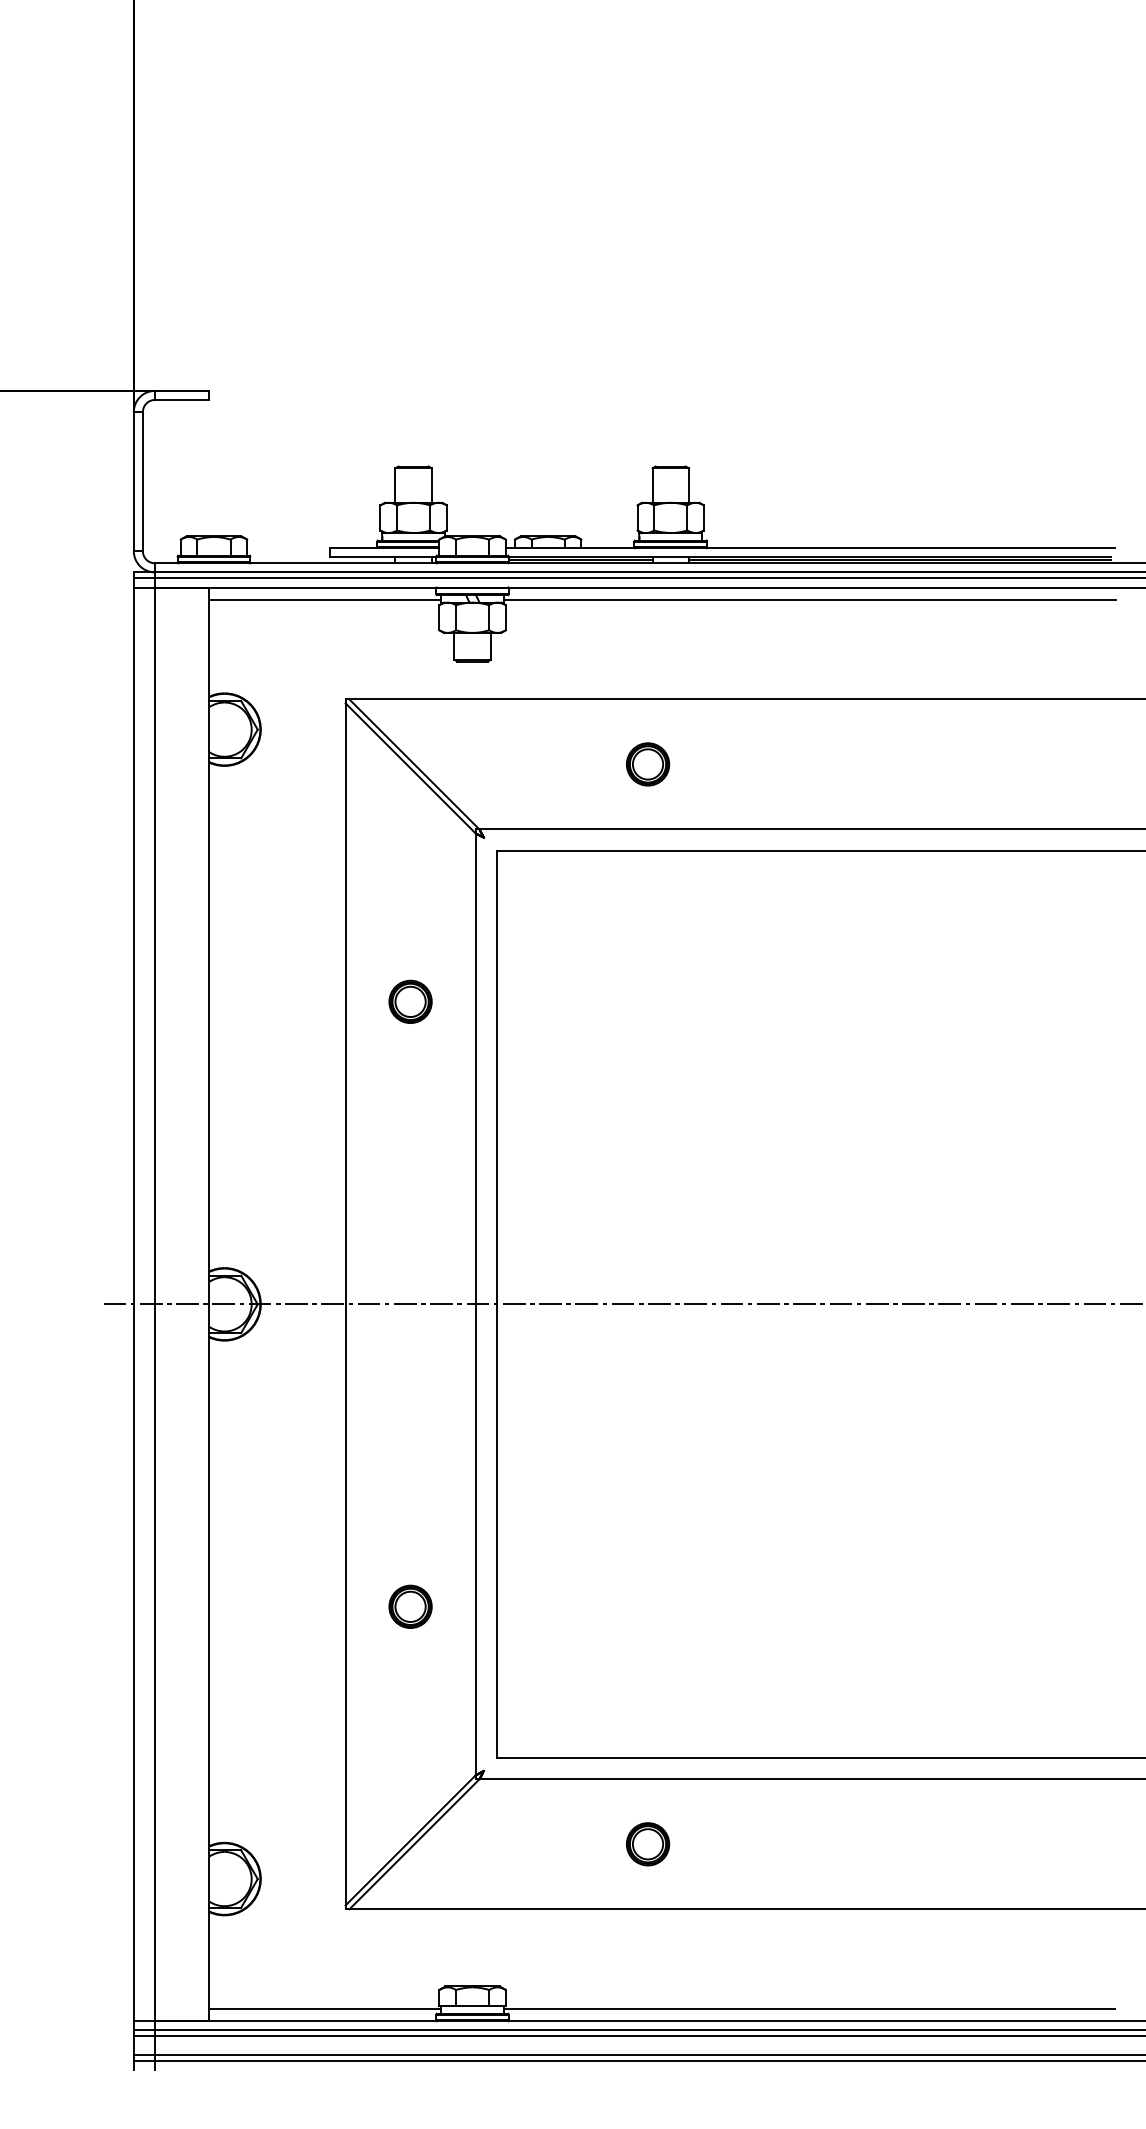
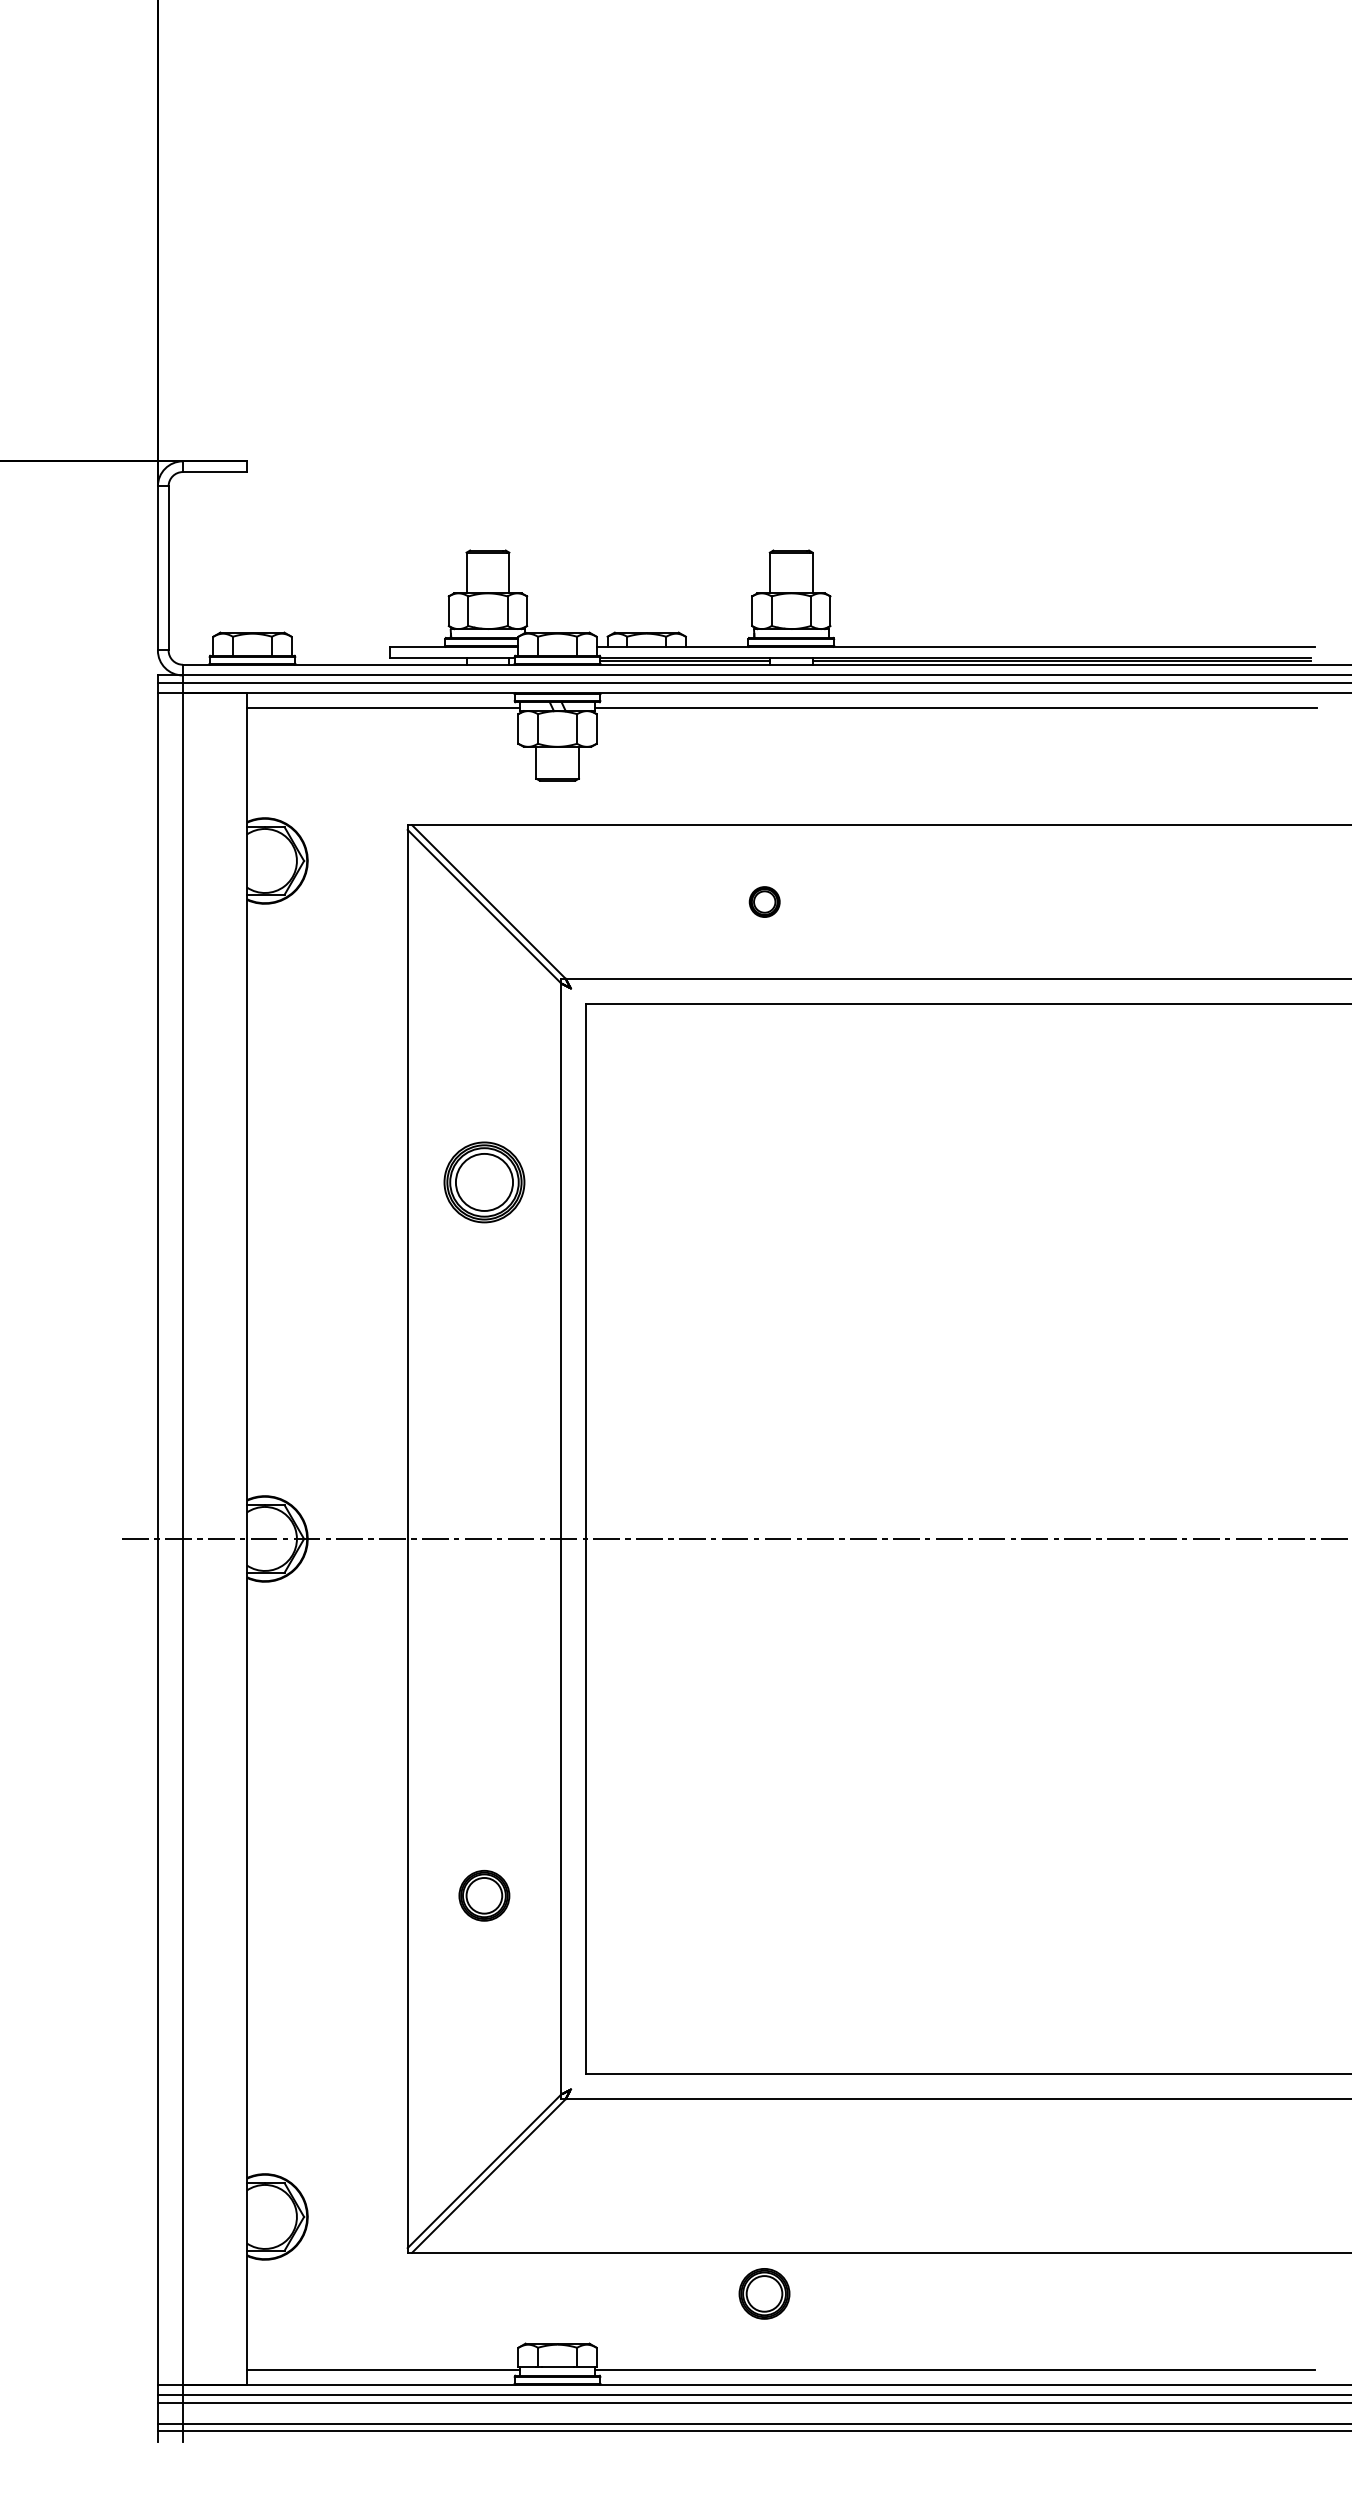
part: (648, 764) -> (765, 902), size x0.6
part: (410, 1001) -> (484, 1181), size x1.6
part: (648, 1844) -> (765, 2294), moved

